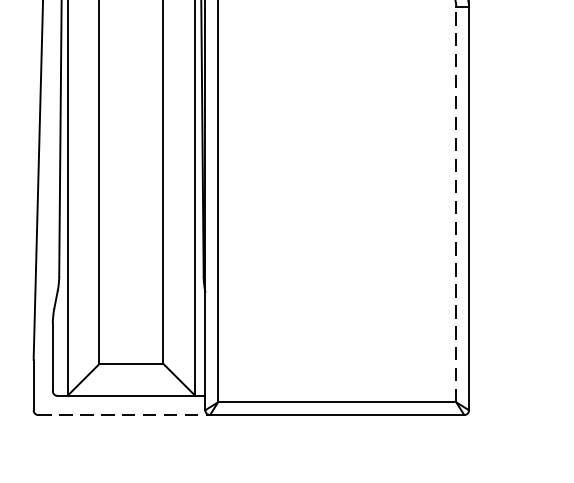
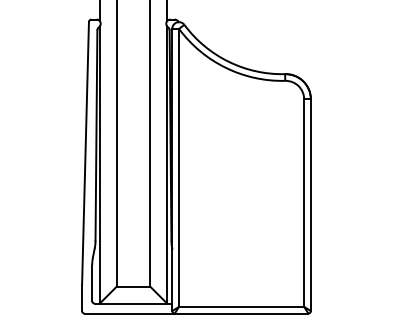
line: (456, 205) -> (304, 203), dashed -> solid
line: (125, 414) -> (130, 313), dashed -> solid

